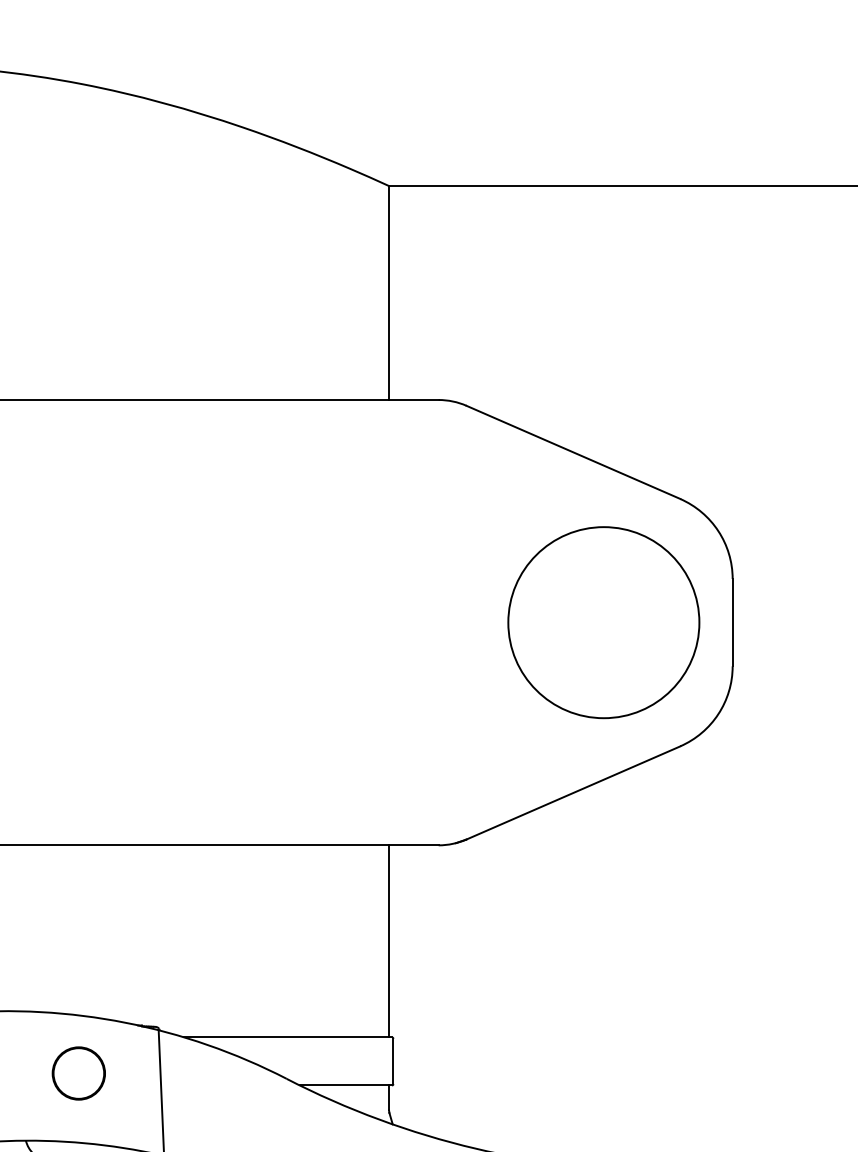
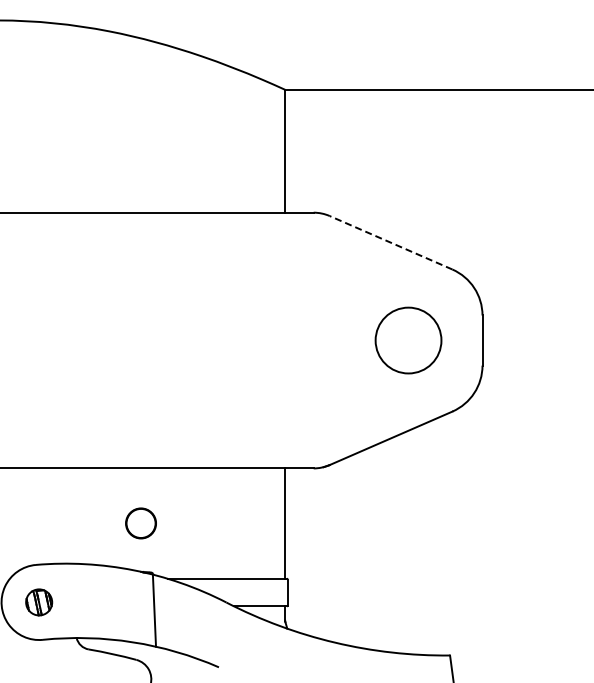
line: (574, 451) -> (391, 242), solid -> dashed
circle: (603, 622) -> (408, 340), size x0.6
circle: (77, 1073) -> (140, 523), moved

